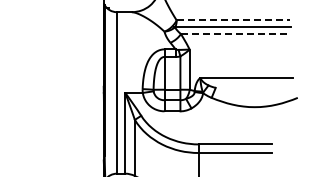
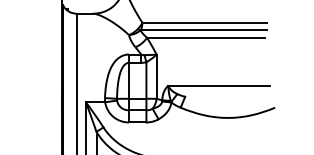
line: (233, 20) -> (204, 22), dashed -> solid
line: (234, 34) -> (205, 38), dashed -> solid

